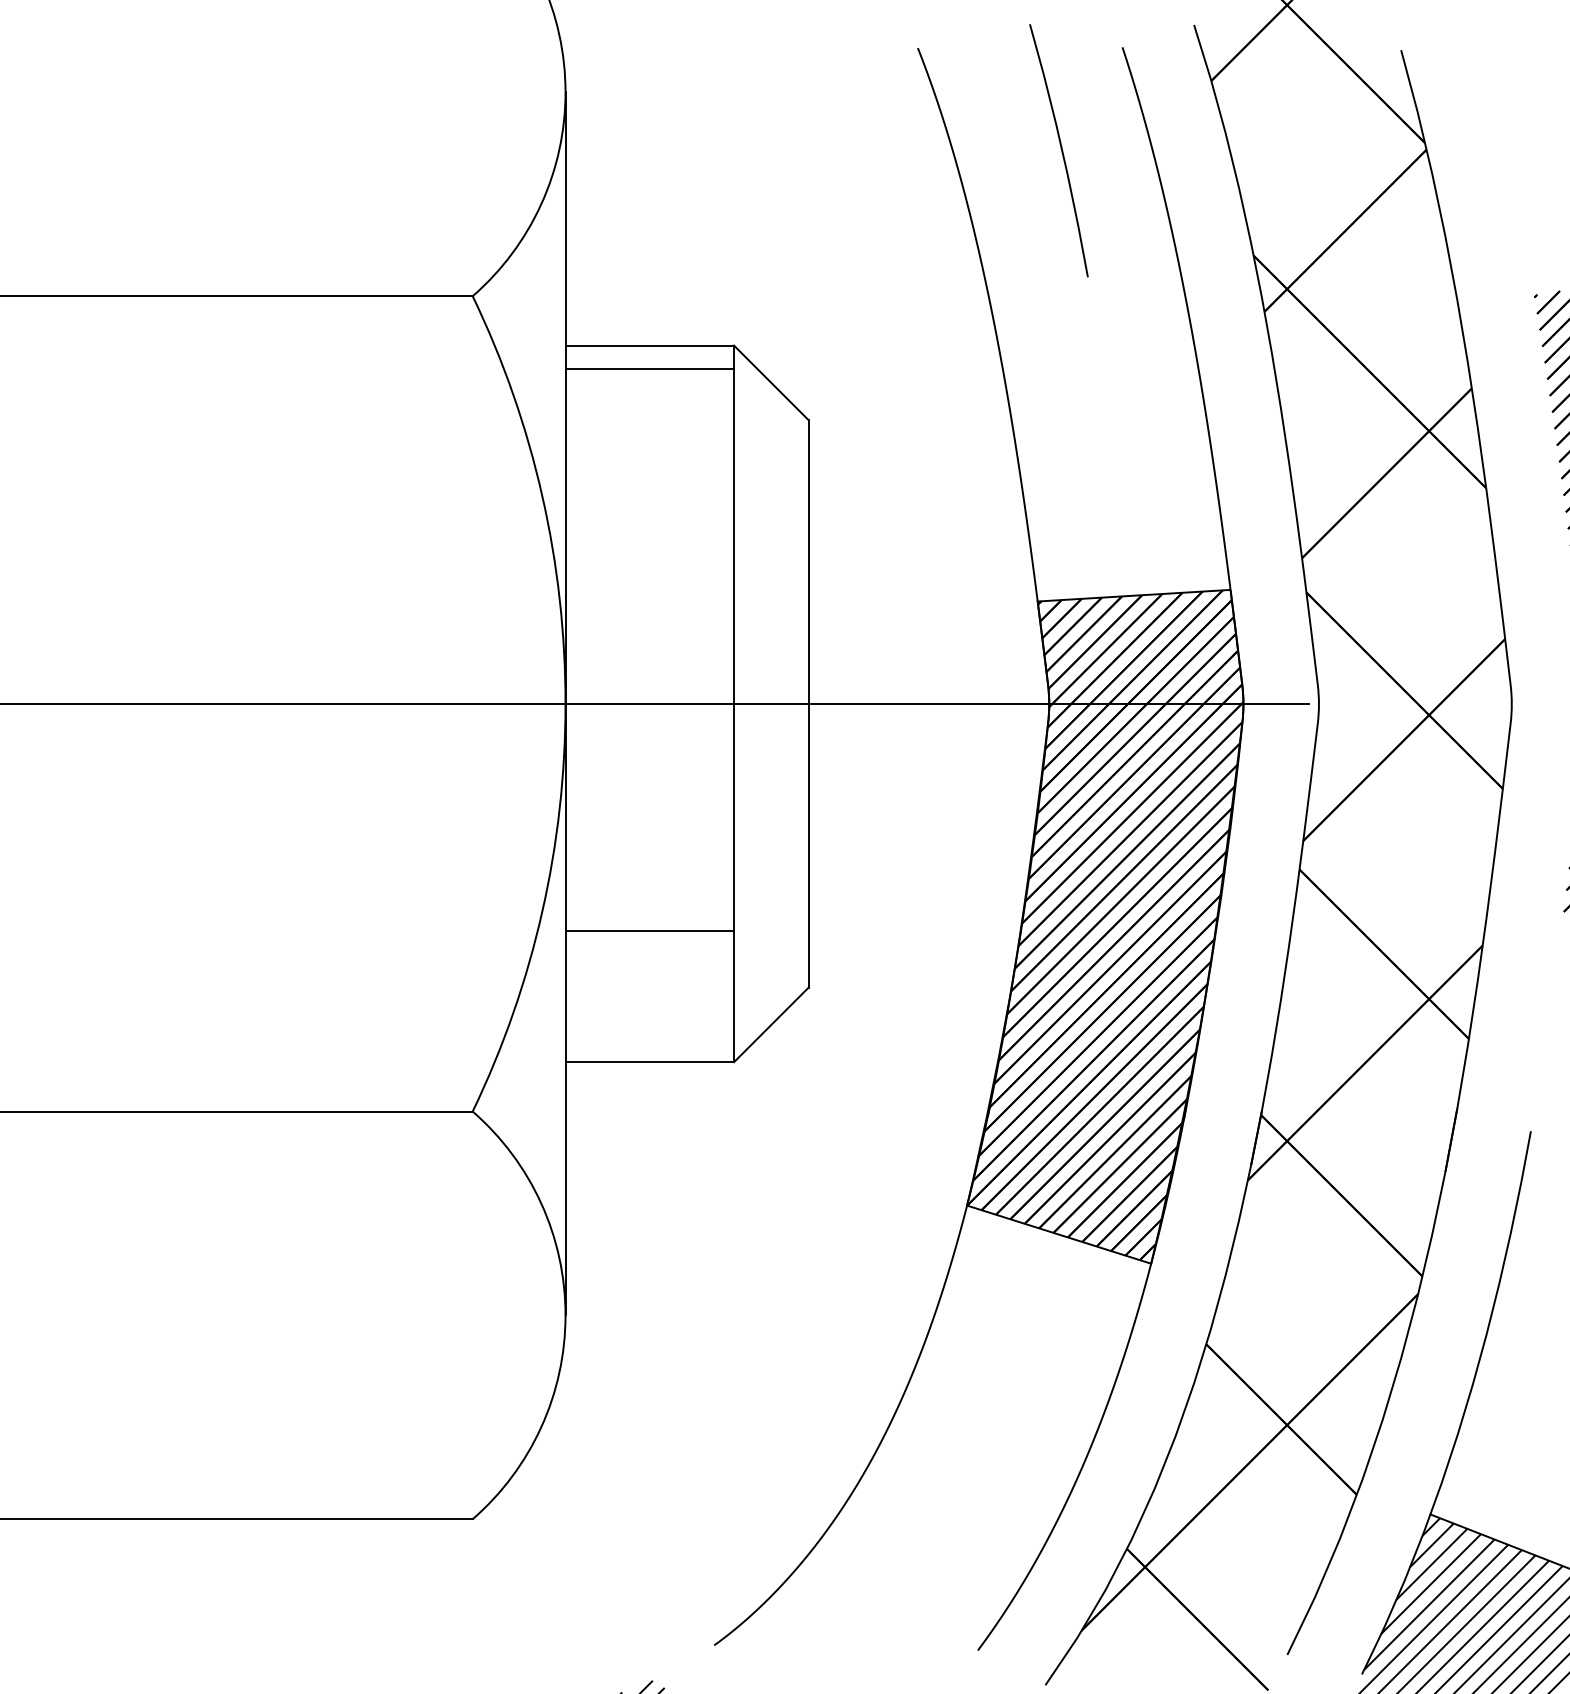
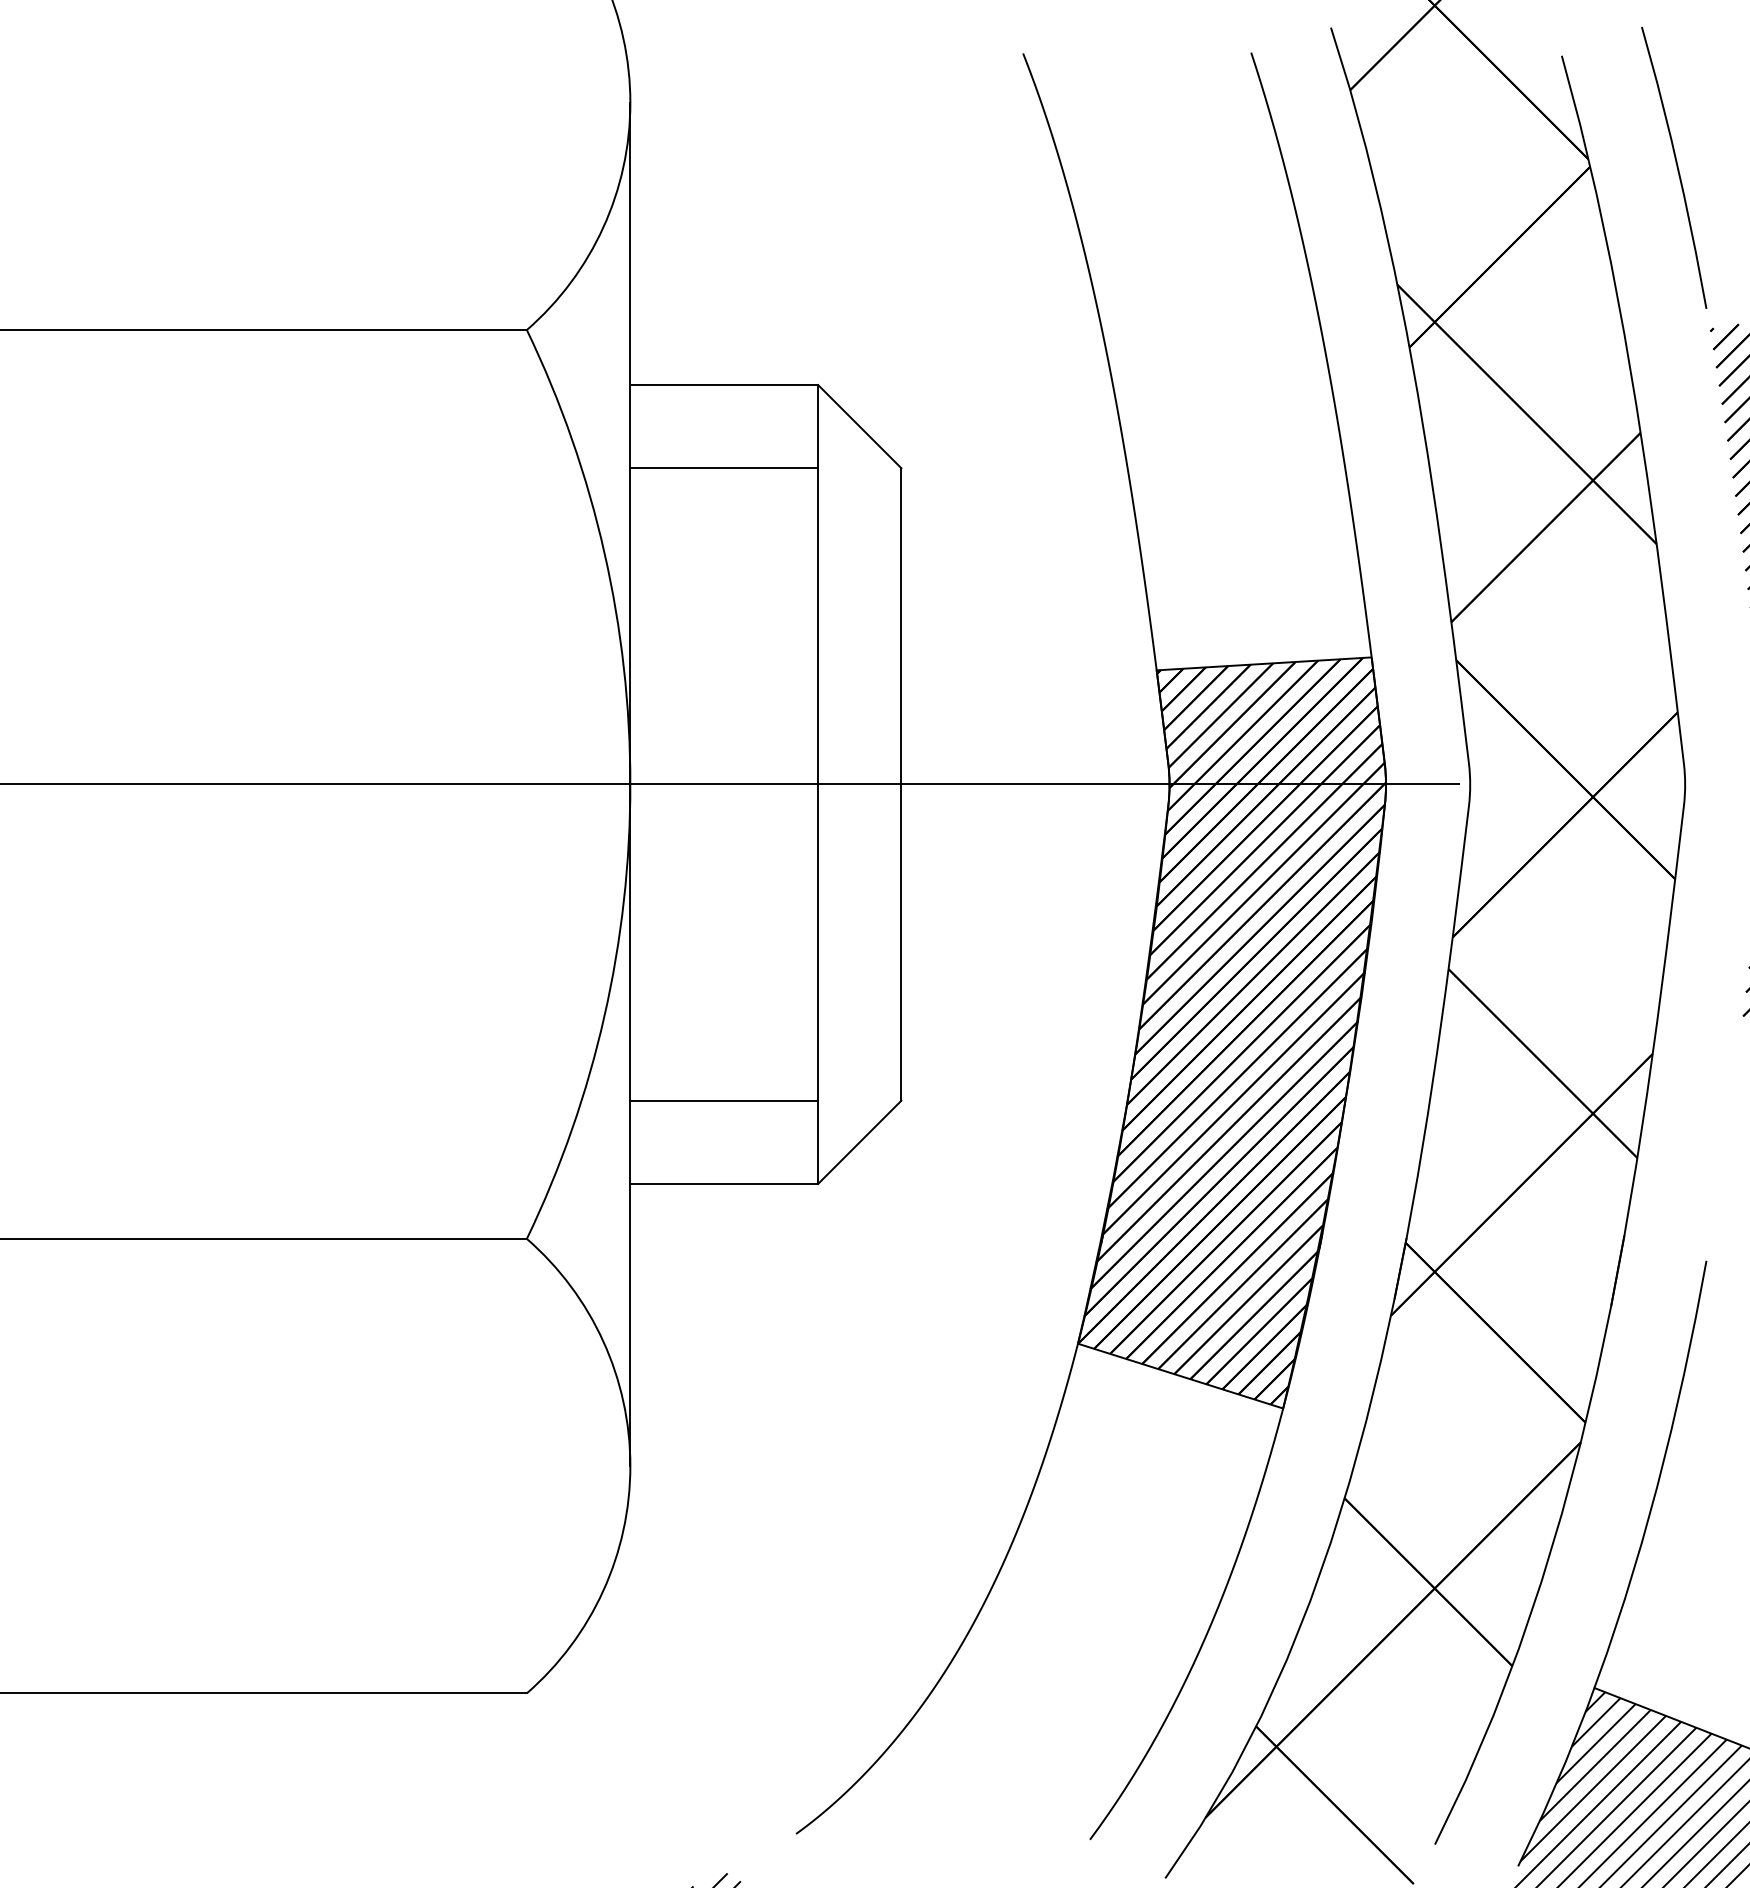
curve: (1060, 148) -> (1675, 165), moved
line: (649, 369) -> (723, 468), moved
line: (649, 930) -> (723, 1100), moved

